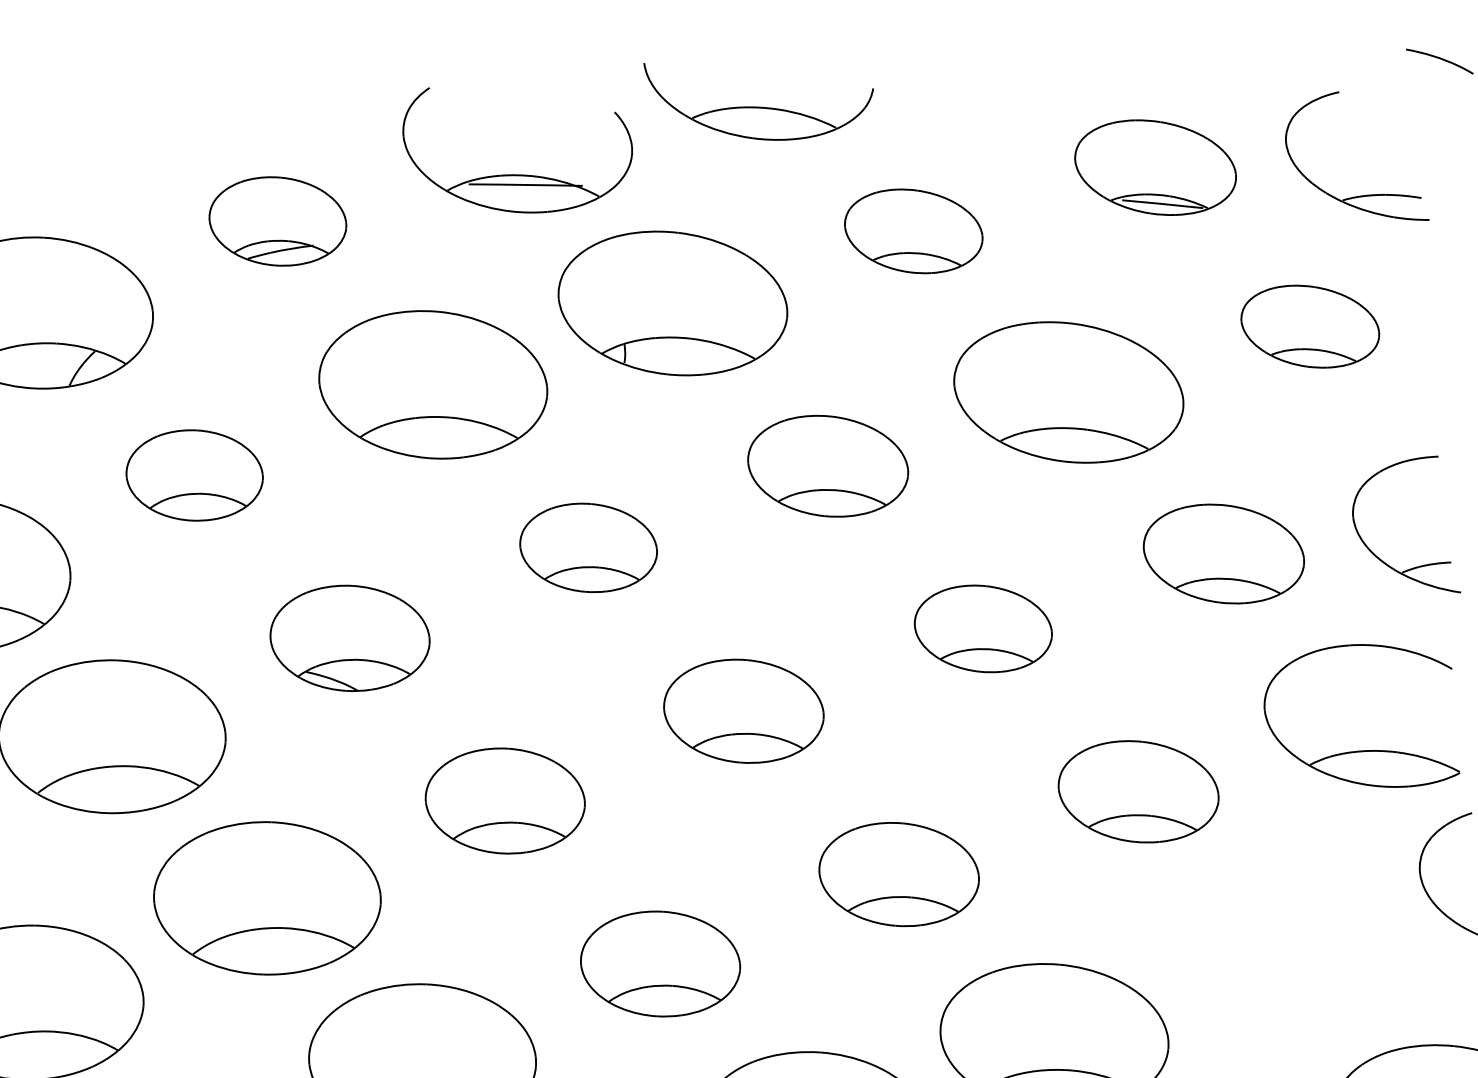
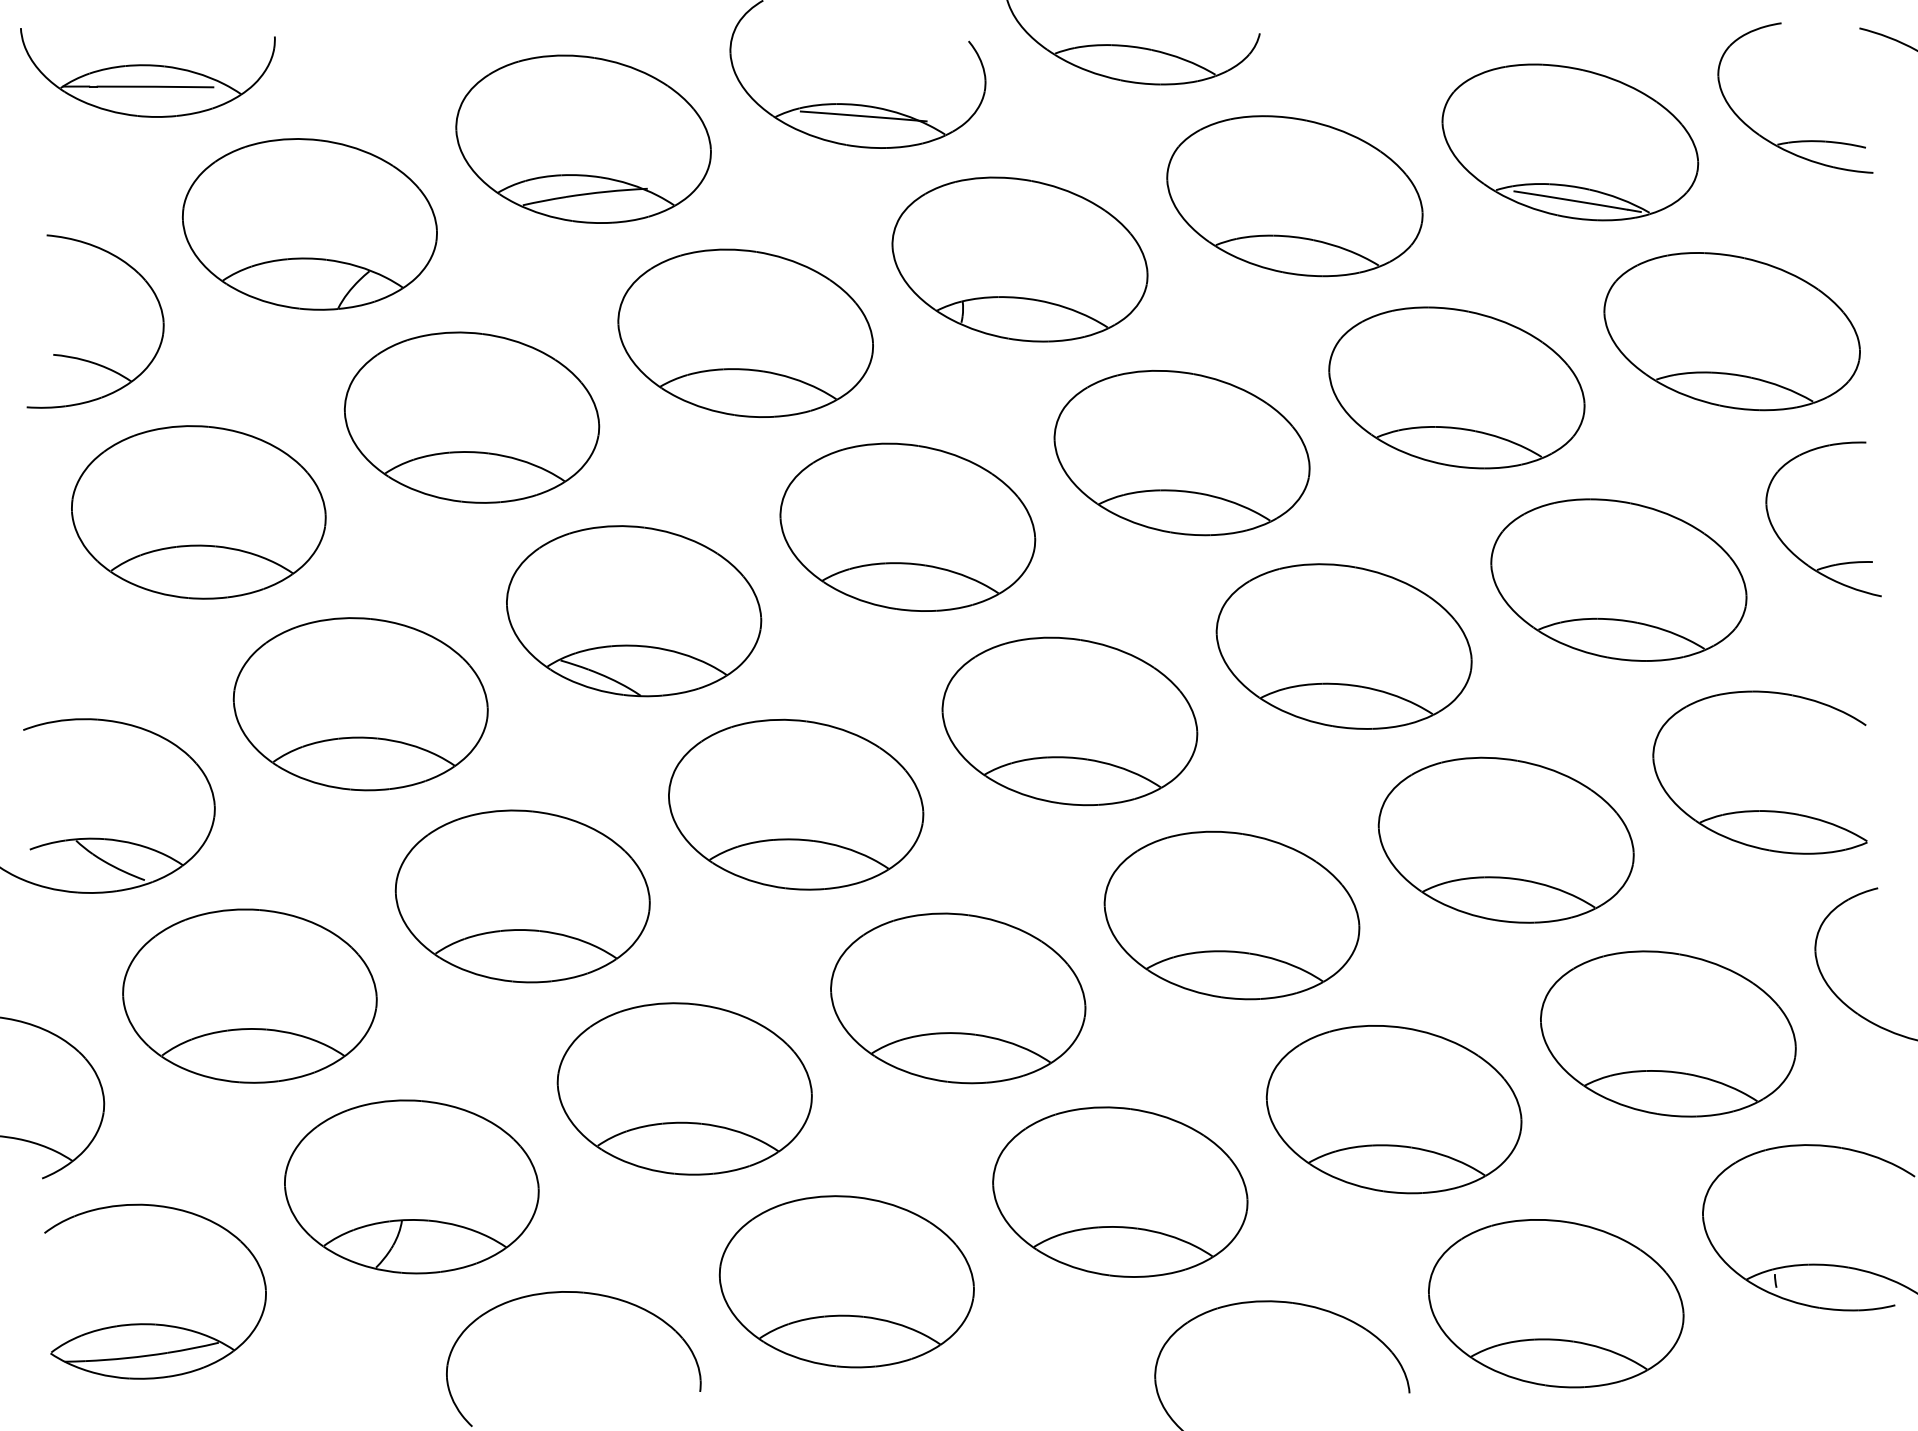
part: (1155, 167) -> (1570, 142), size x1.43
part: (1359, 195) -> (1796, 140), moved
part: (277, 220) -> (583, 138), size x1.67
part: (913, 231) -> (1294, 196), size x1.67
part: (1309, 326) -> (1731, 331), size x1.67
part: (827, 466) -> (1181, 453), size x1.43
part: (194, 475) -> (471, 417), size x1.67
part: (588, 547) -> (907, 526), size x1.67
part: (1223, 553) -> (1618, 579), size x1.43
part: (1378, 556) -> (1791, 550), moved
part: (982, 628) -> (1343, 646), size x1.67
part: (350, 638) -> (634, 611), size x1.43
part: (743, 711) -> (1069, 721), size x1.43
part: (1137, 791) -> (1505, 839), size x1.43
part: (505, 800) -> (796, 804), size x1.43
part: (898, 874) -> (1231, 915), size x1.43
part: (1294, 954) -> (1668, 1033), added
part: (660, 964) -> (958, 998), size x1.43

